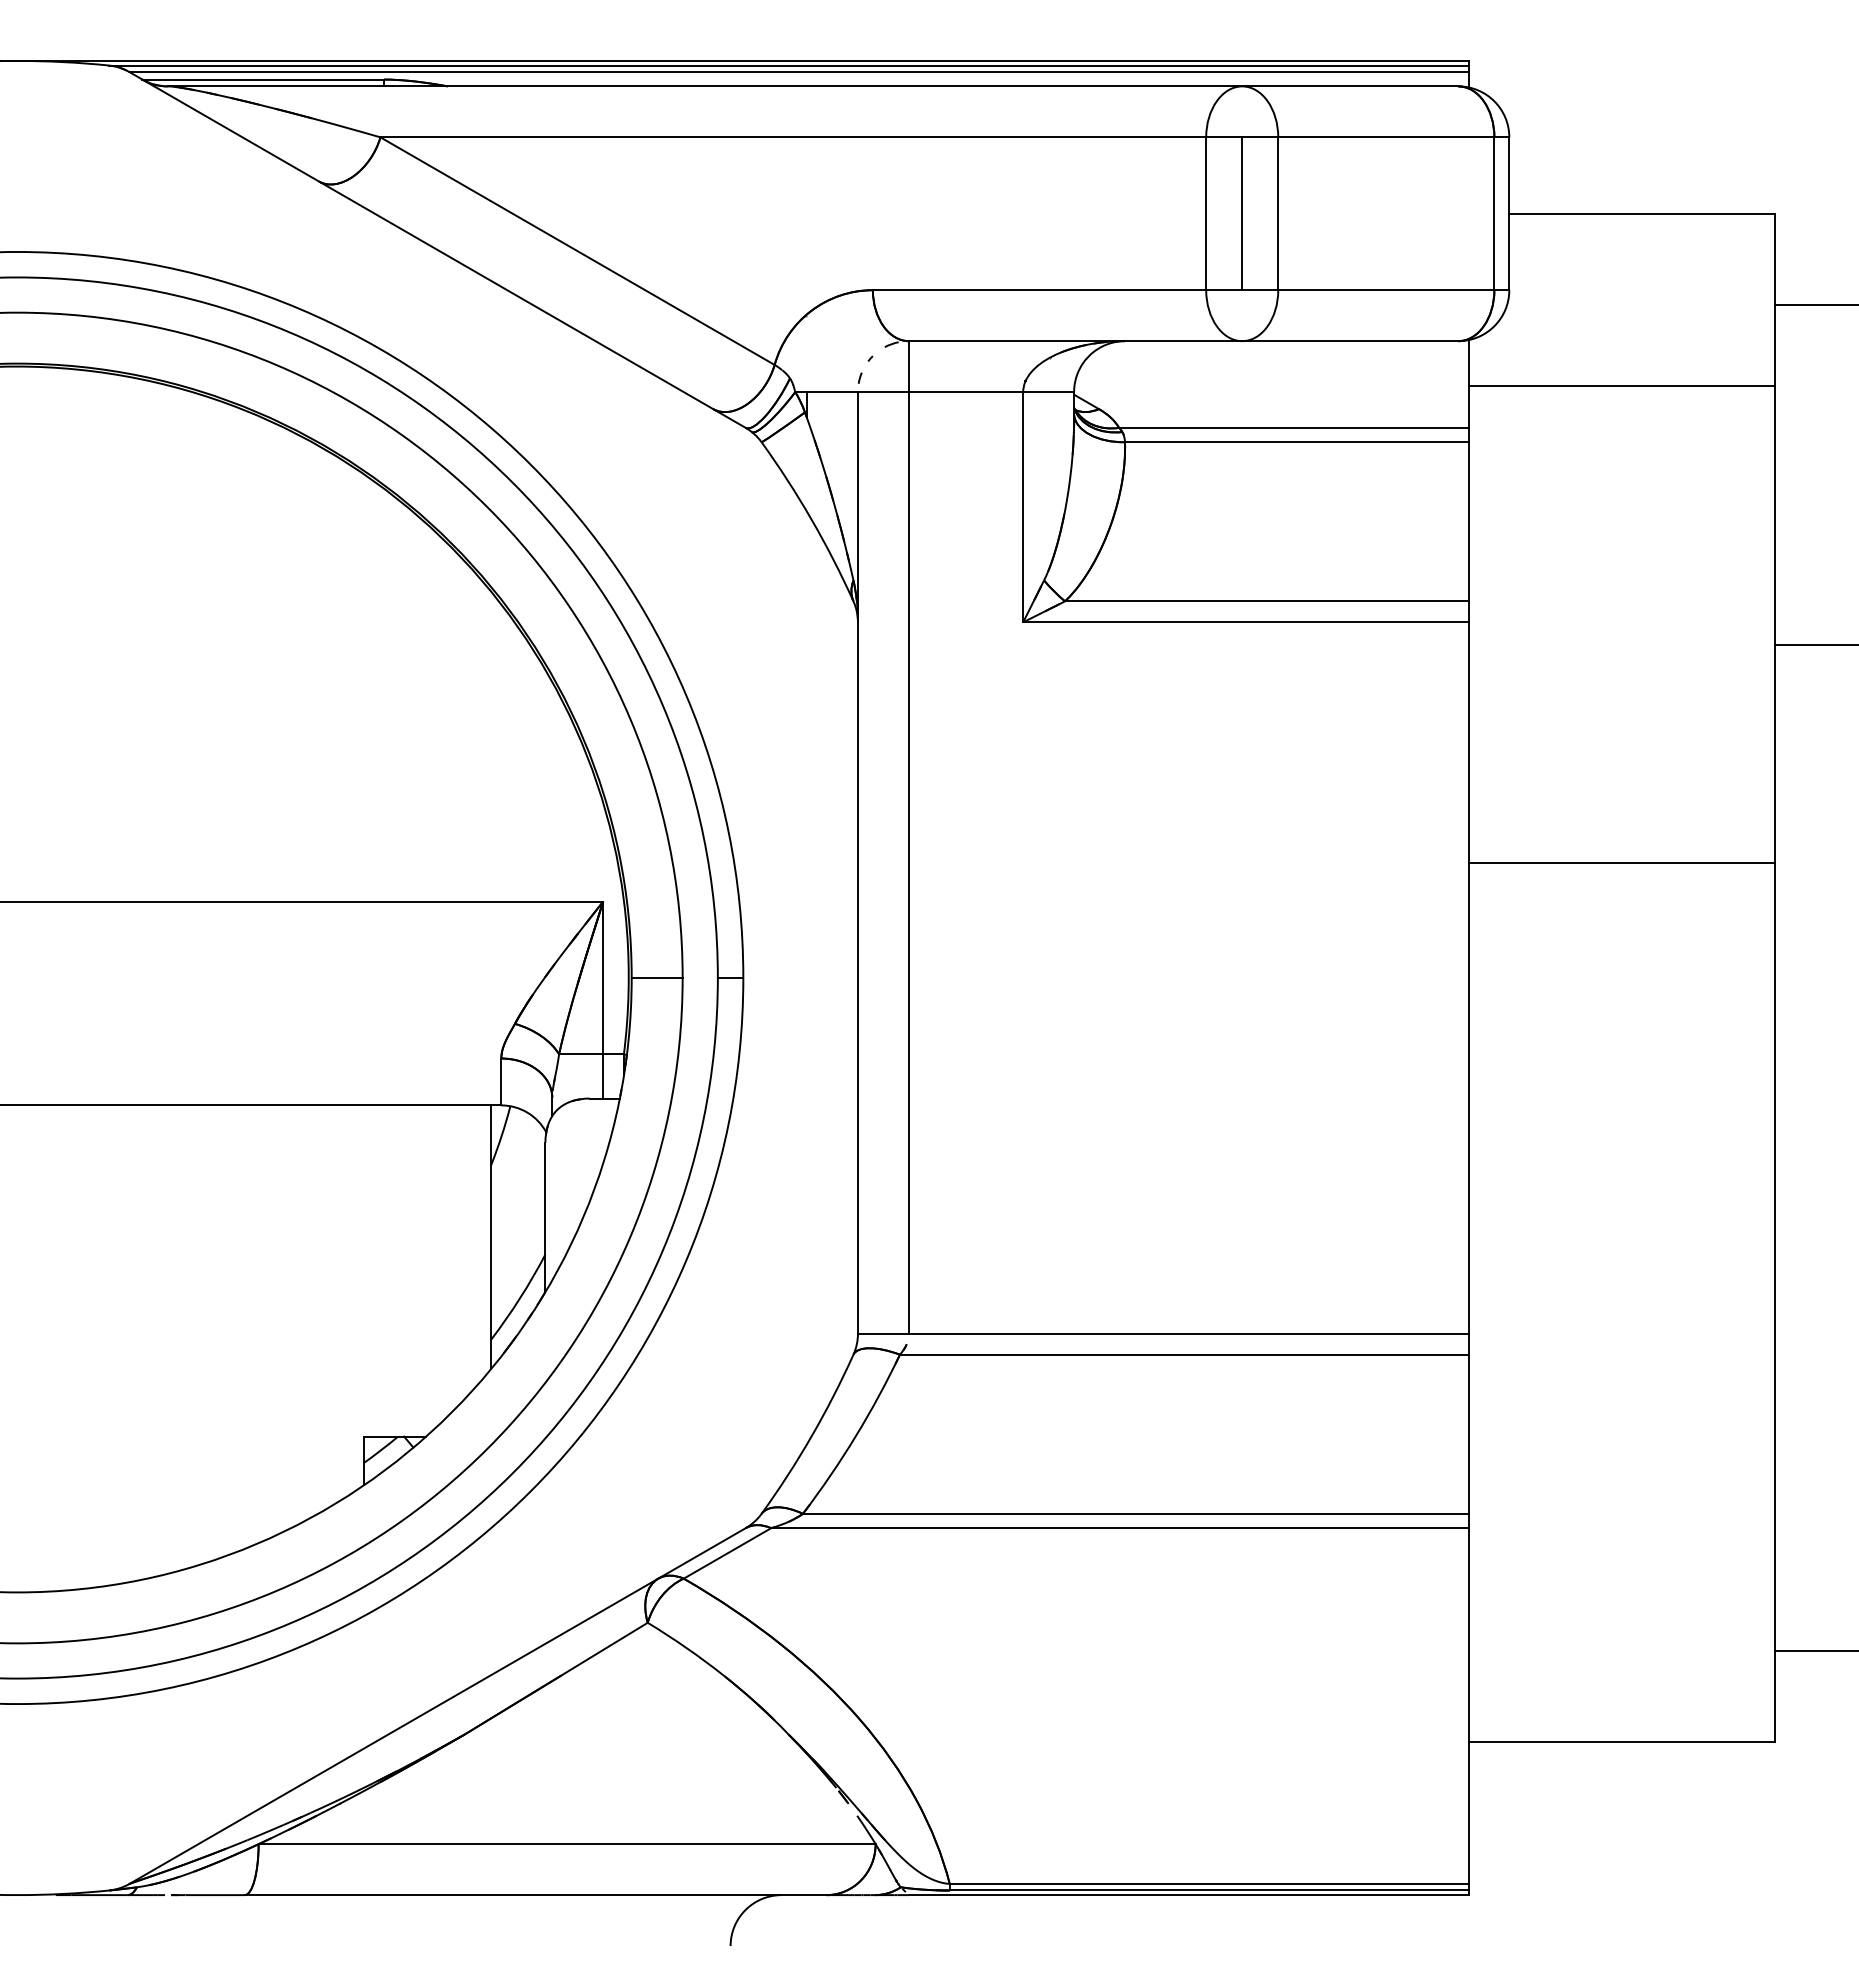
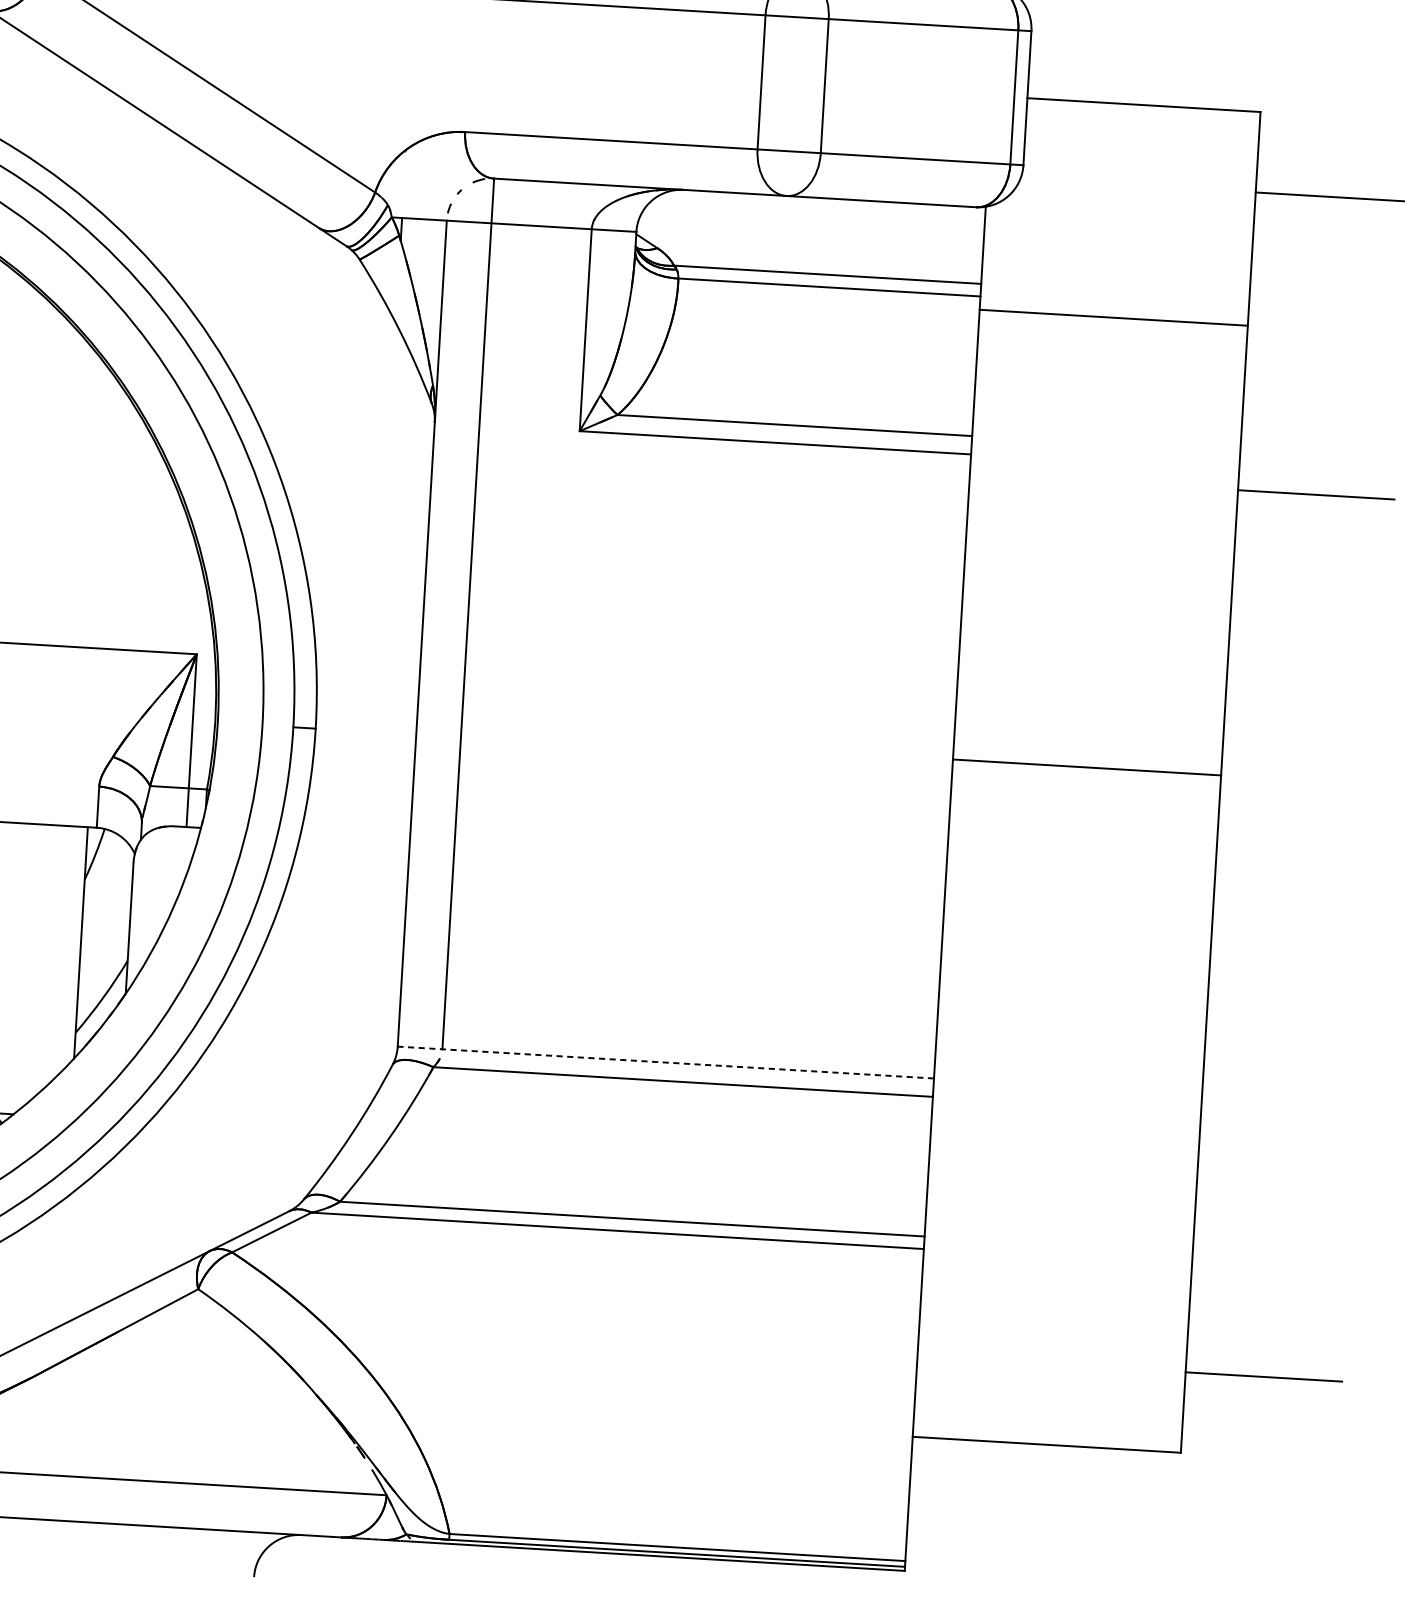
line: (1242, 213) -> (793, 84), removed
line: (1622, 386) -> (1114, 317), moved
line: (1622, 863) -> (1087, 767), moved
line: (656, 978) -> (239, 724), removed
line: (1163, 1333) -> (665, 1062), solid -> dashed

